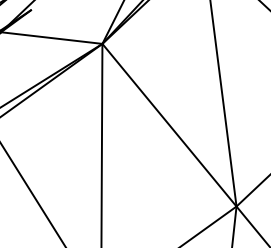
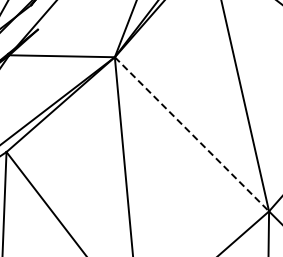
line: (169, 125) -> (192, 134), solid -> dashed

